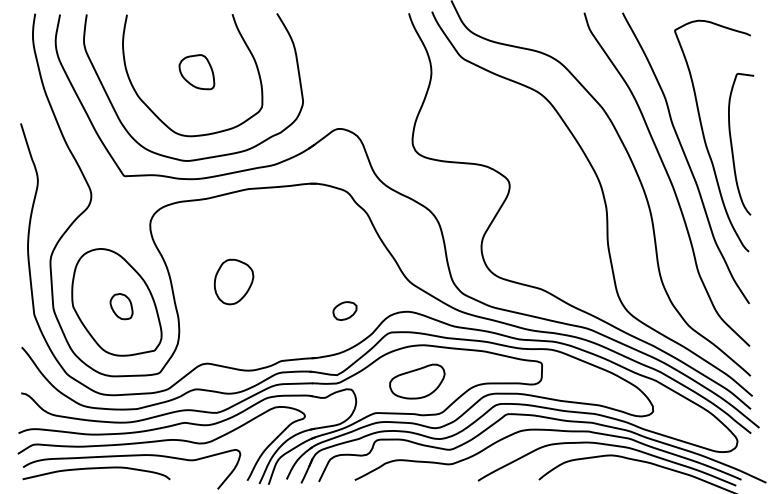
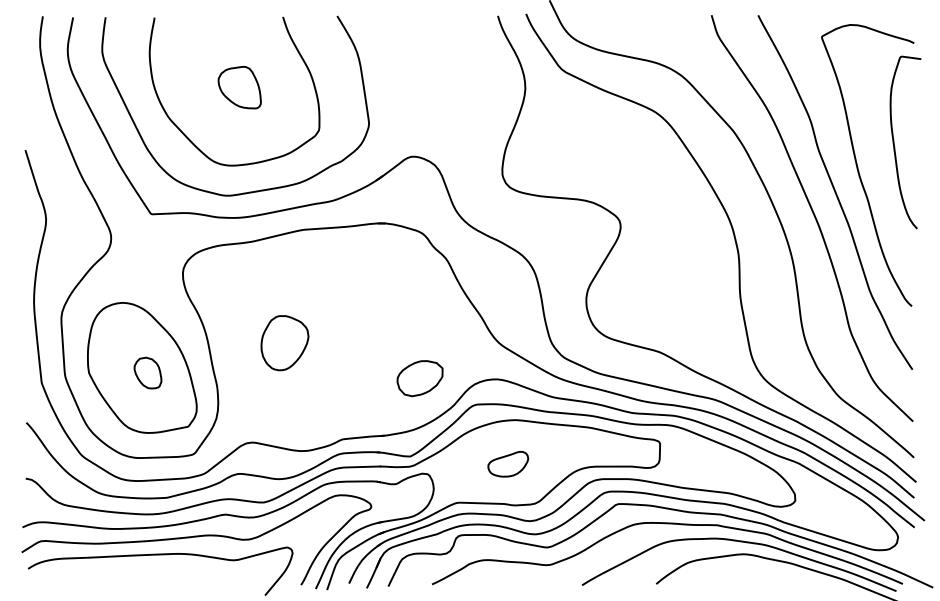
curve: (732, 144) -> (894, 142), moved
part: (344, 311) -> (419, 378), size x1.6
part: (417, 380) -> (508, 463), size x0.6
curve: (96, 468) -> (117, 570), removed

